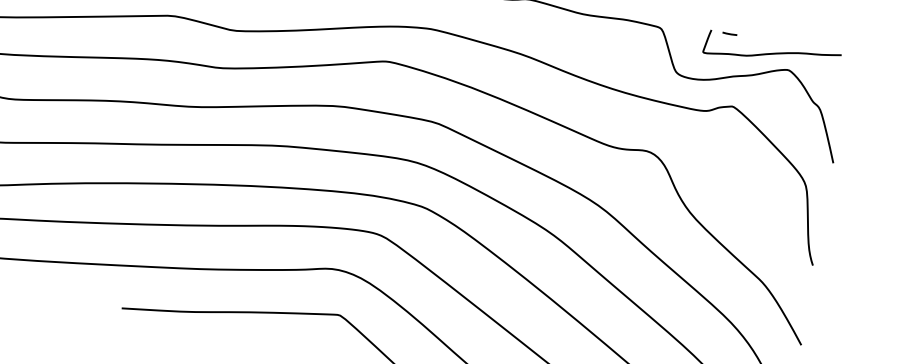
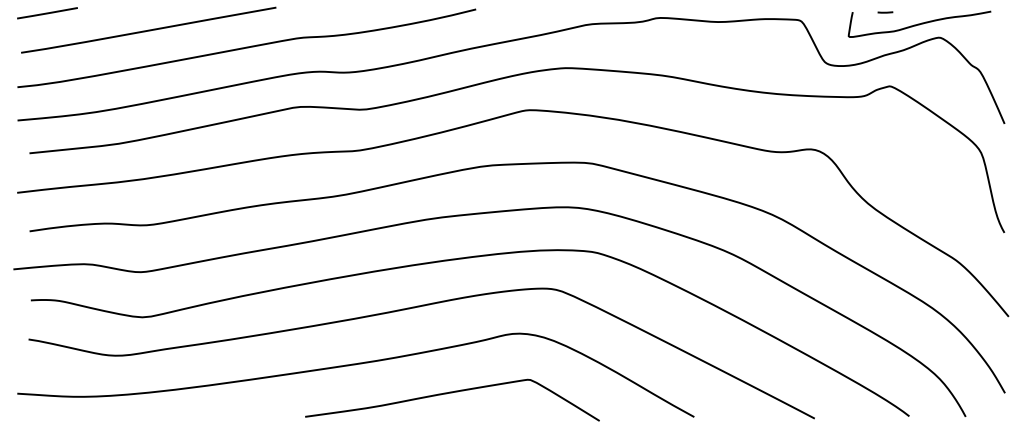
line: (729, 33) -> (885, 12), moved

